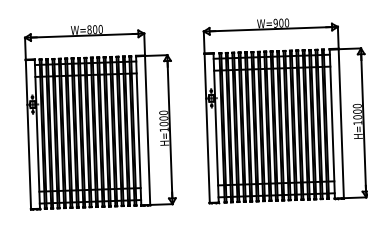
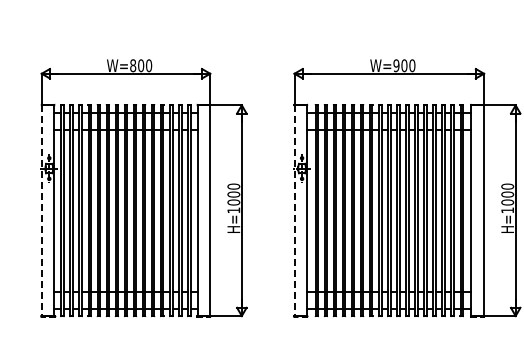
line: (207, 128) -> (294, 211), solid -> dashed
line: (28, 135) -> (41, 211), solid -> dashed

